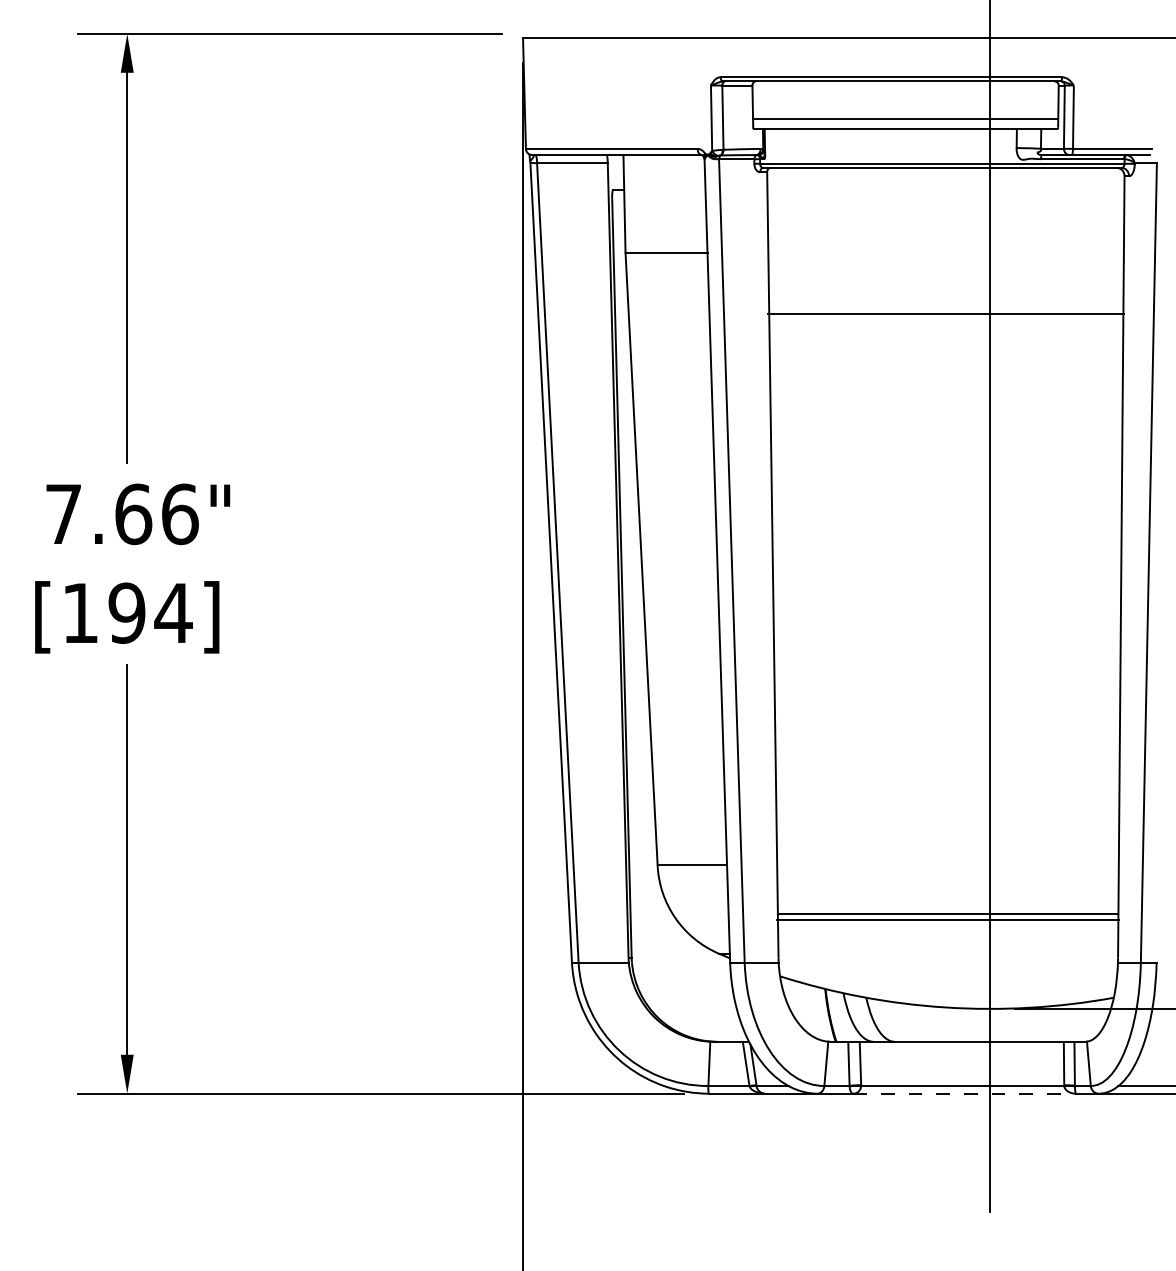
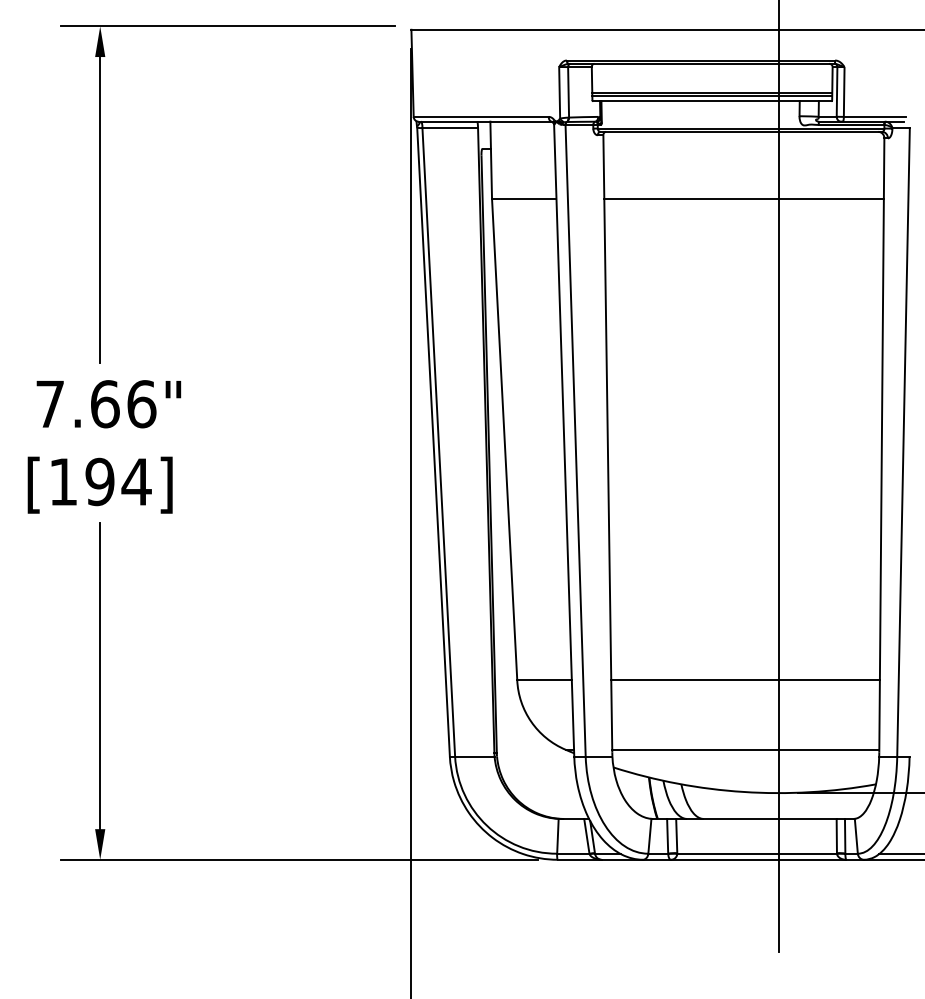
line: (905, 122) -> (712, 96), added
line: (945, 313) -> (743, 198), moved
line: (948, 913) -> (745, 749), moved
line: (947, 919) -> (745, 679), moved
line: (964, 1093) -> (758, 859), dashed -> solid

